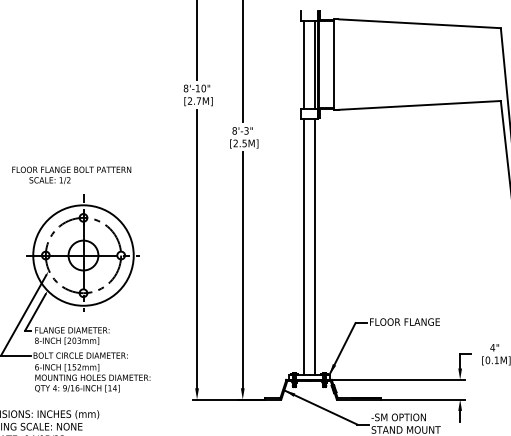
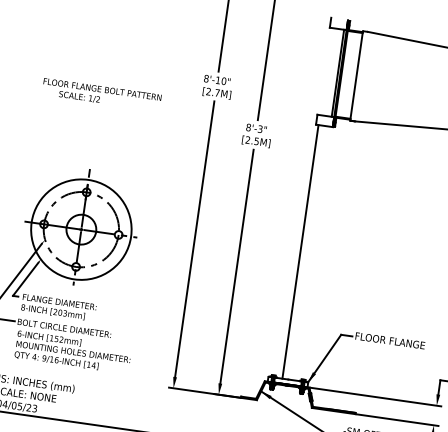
line: (303, 64) -> (326, 71), removed
text: (71, 174) -> (101, 94), moved
line: (315, 246) -> (312, 253), removed

